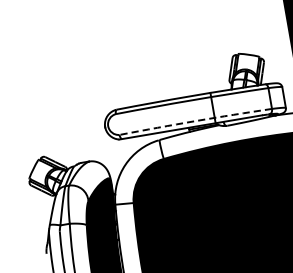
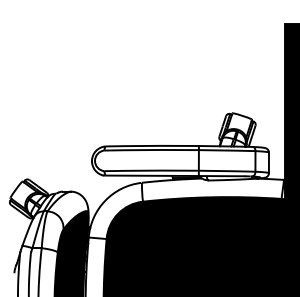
arc: (195, 121) -> (179, 170), dashed -> solid

